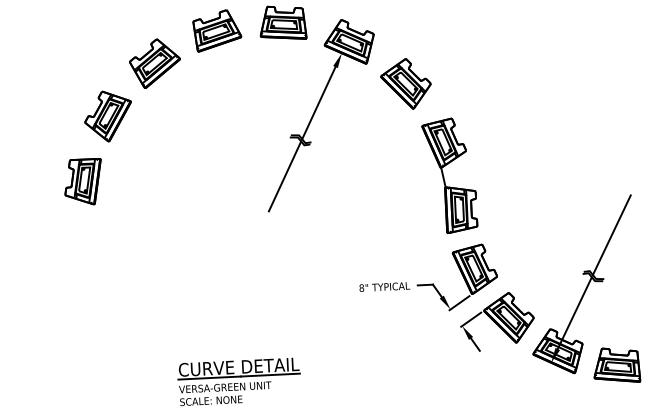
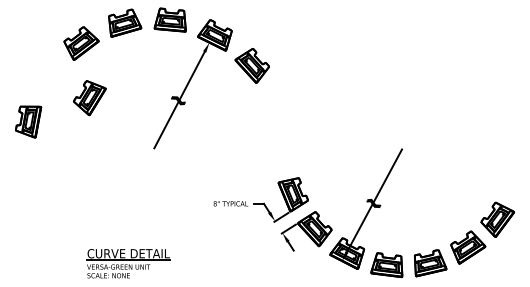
part: (107, 117) -> (89, 98), moved
part: (450, 174) -> (279, 129), removed

